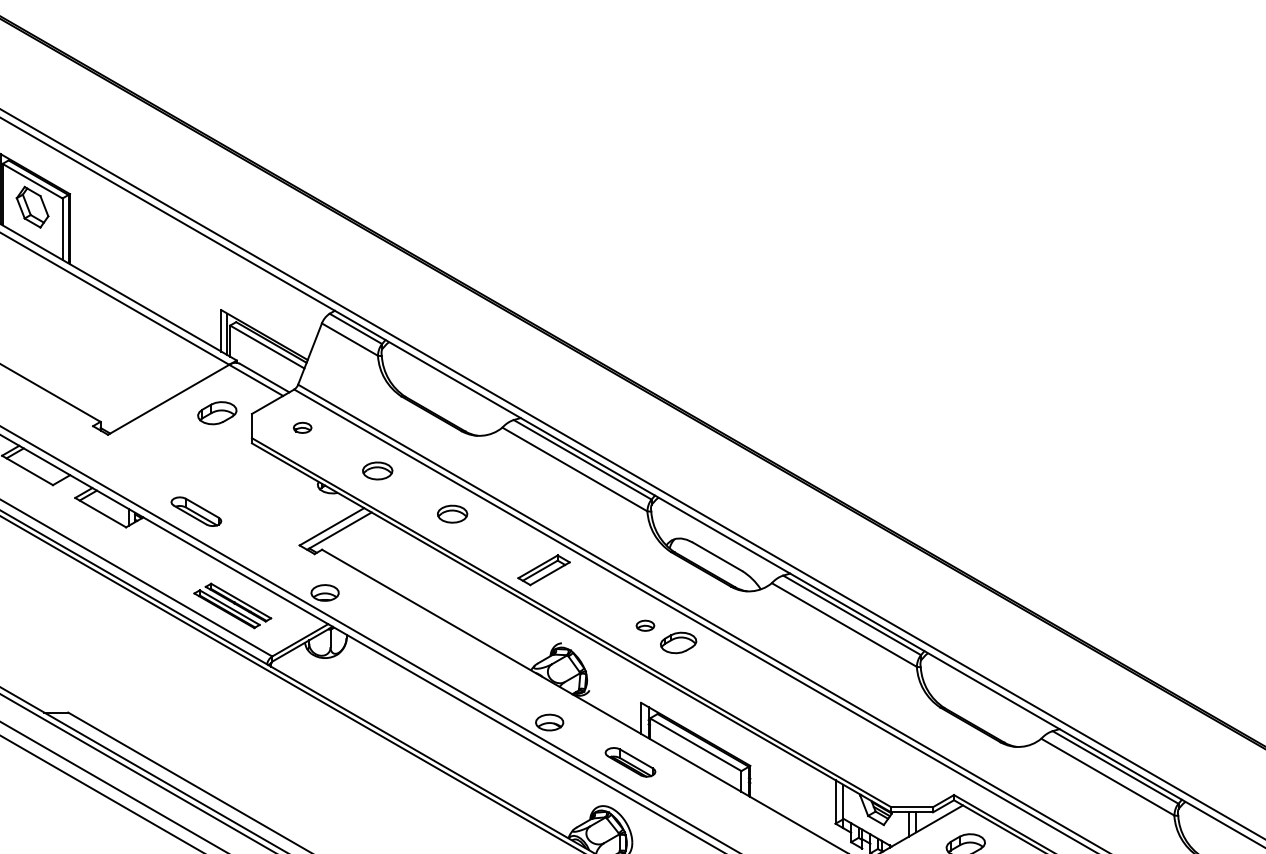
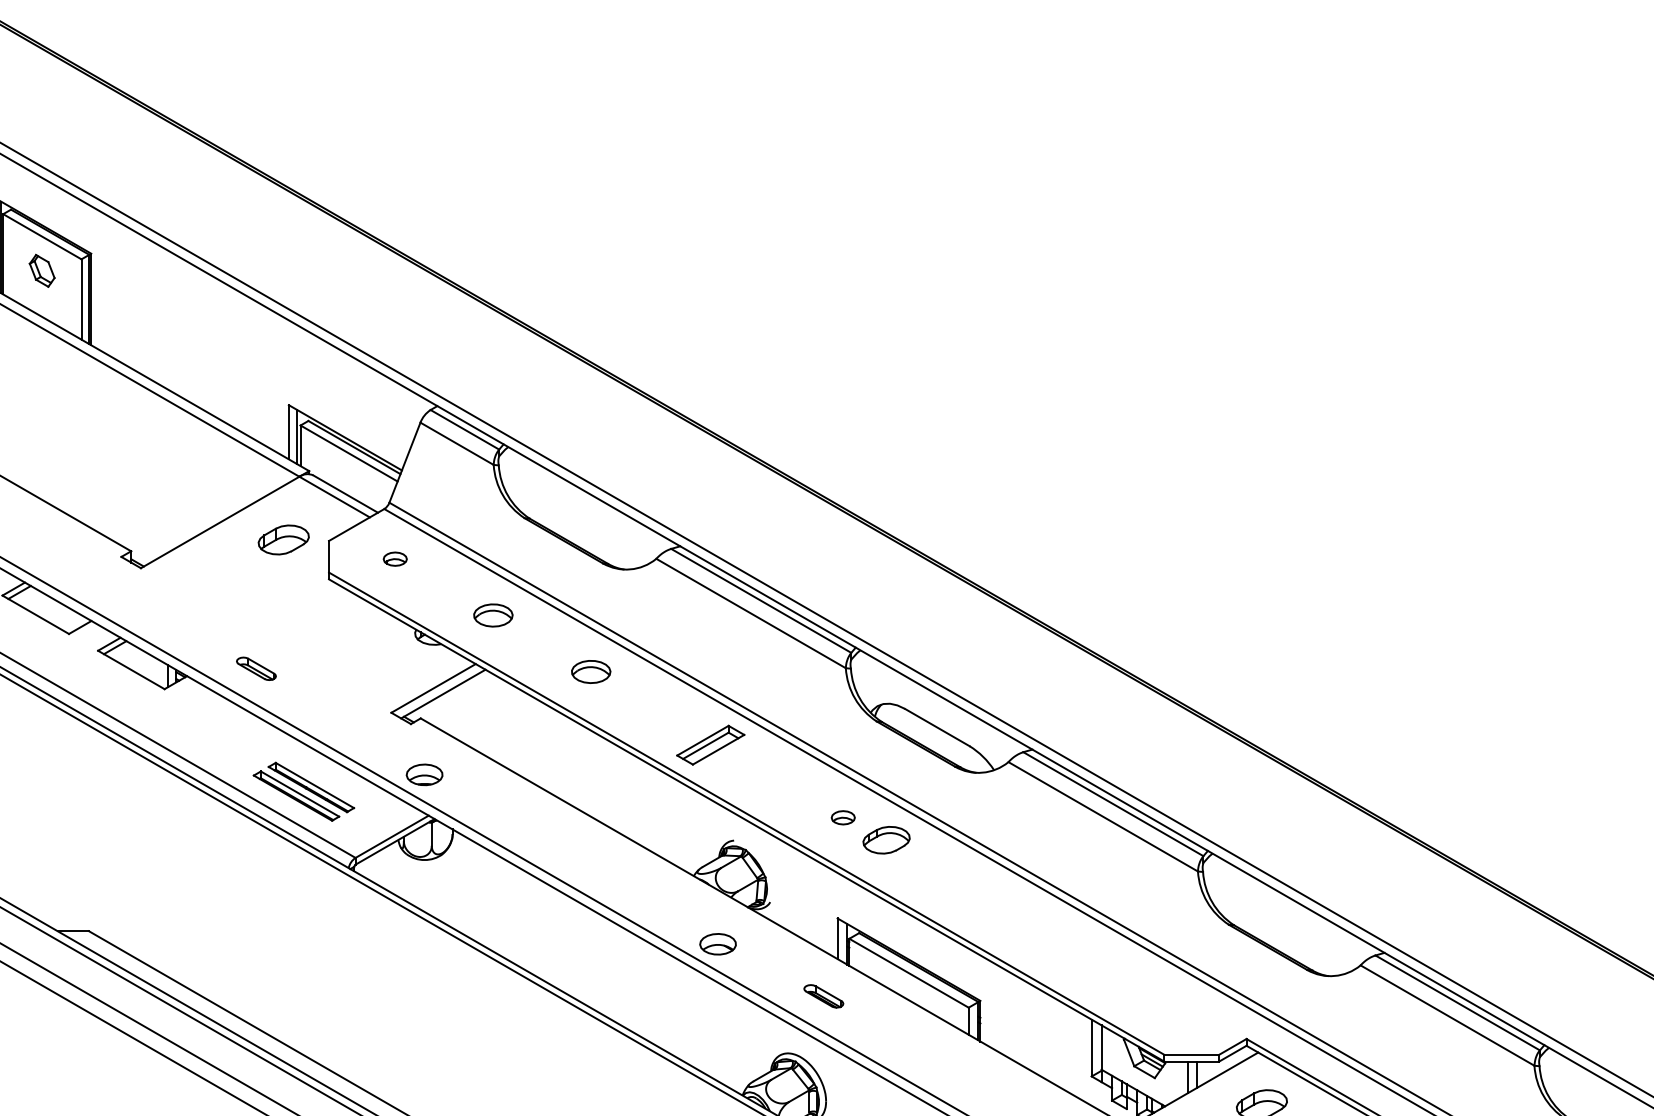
part: (31, 207) -> (41, 270), size x0.6
part: (196, 511) -> (256, 668), size x0.6
part: (630, 762) -> (823, 996), size x0.6

